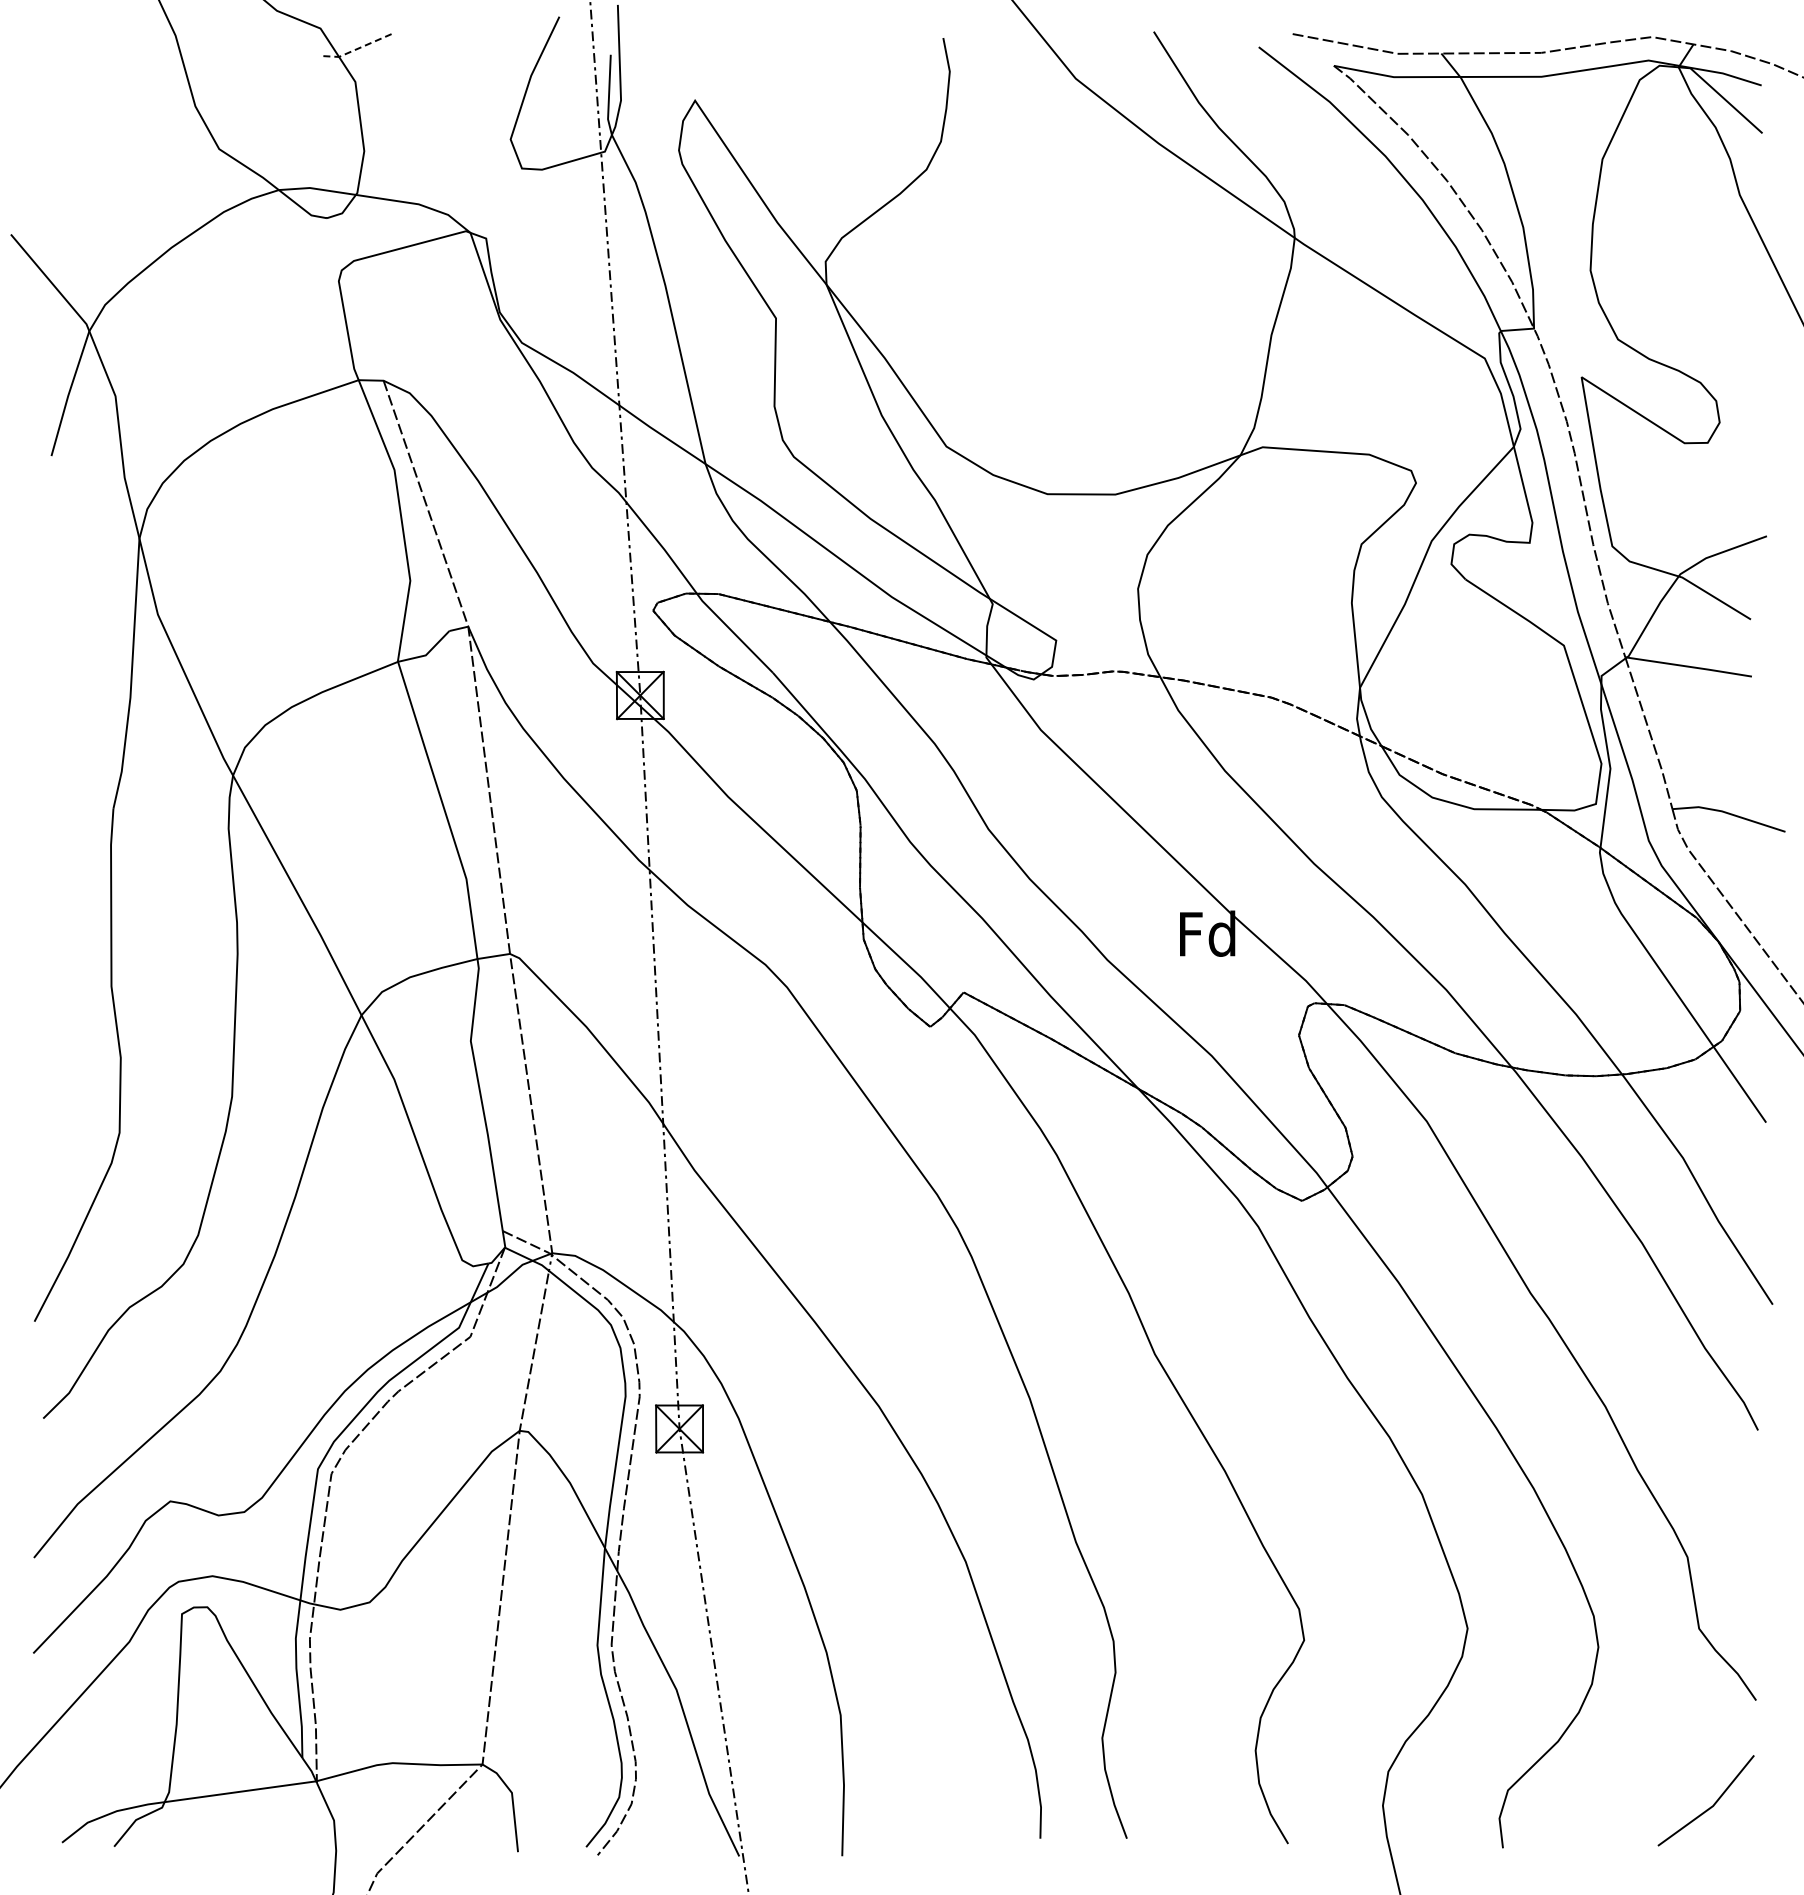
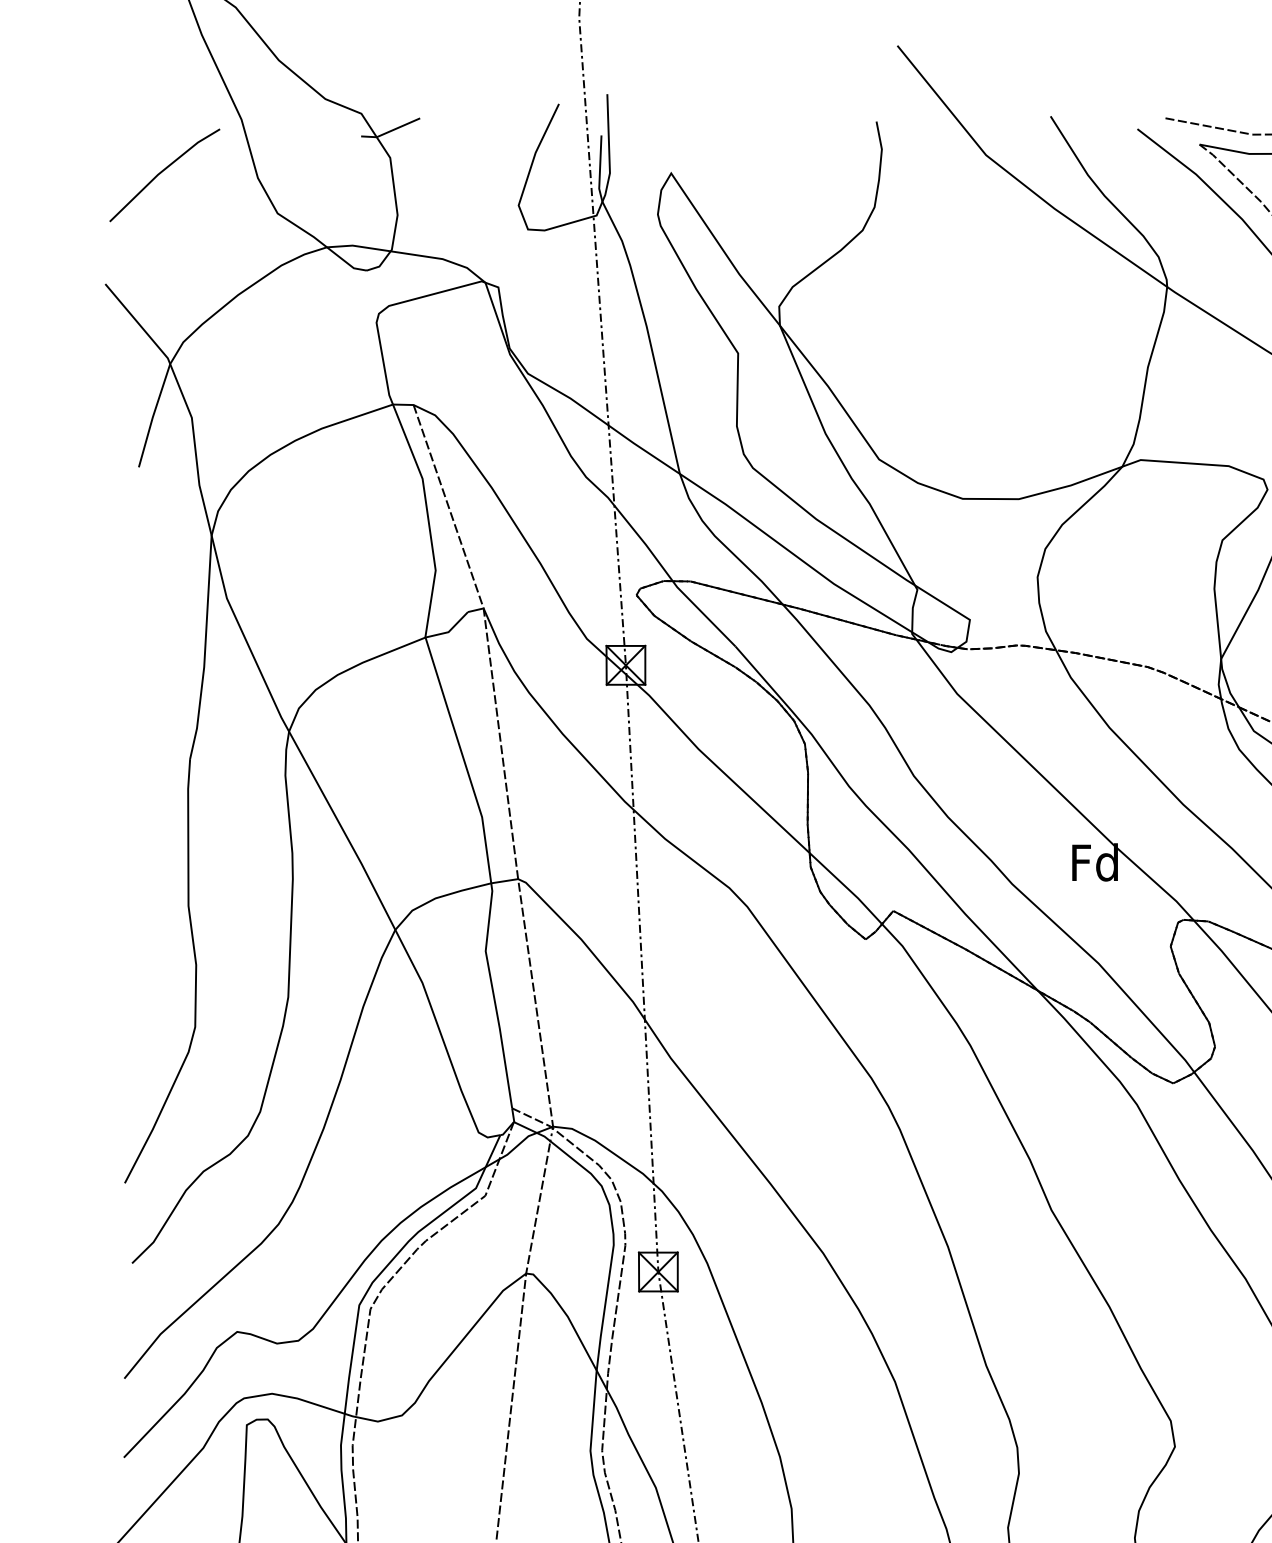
line: (356, 49) -> (391, 131), dashed -> solid
line: (81, 98) -> (163, 171), added

